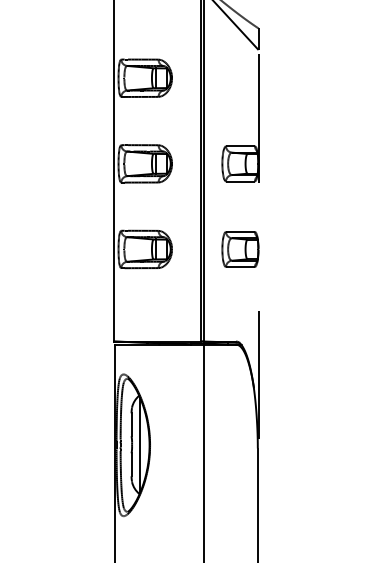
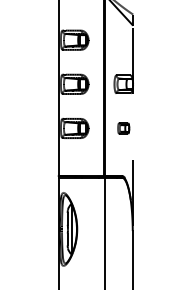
part: (239, 249) -> (123, 128), size x0.6

